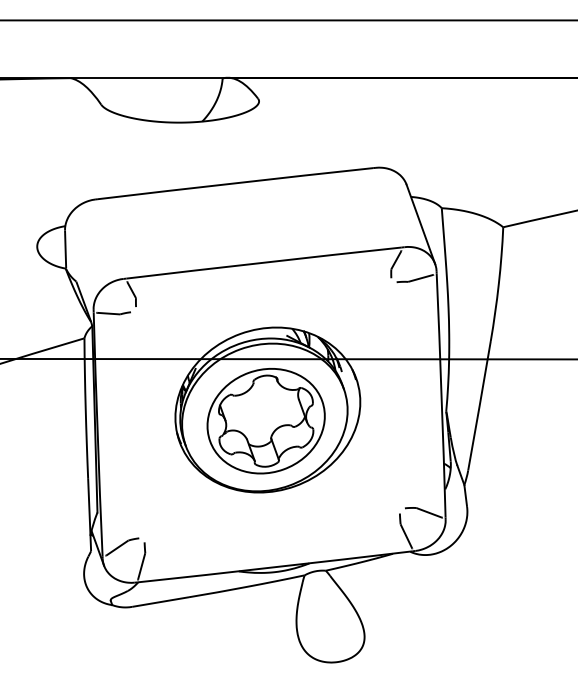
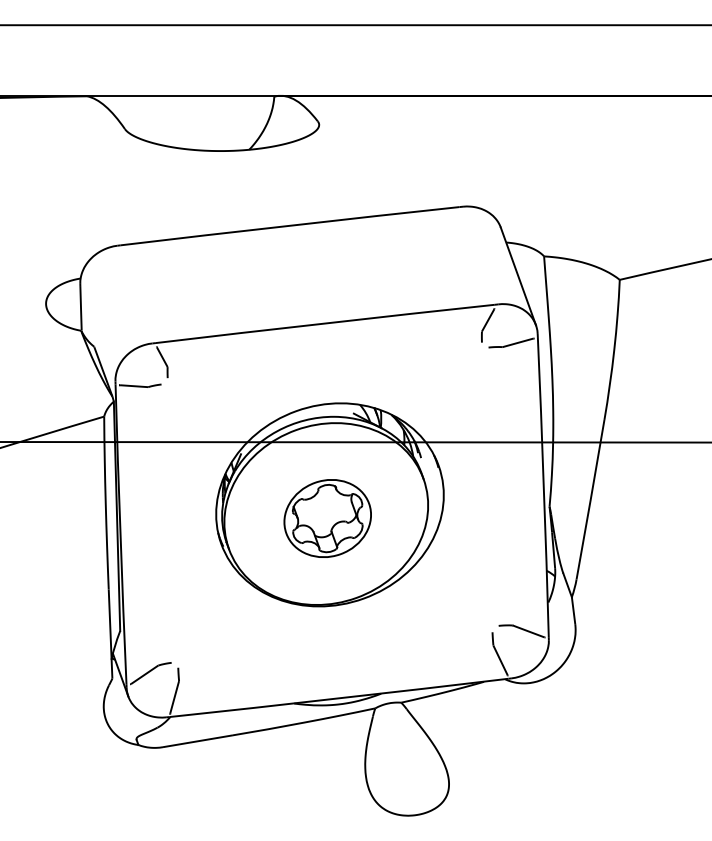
part: (265, 421) -> (327, 518), size x0.6

